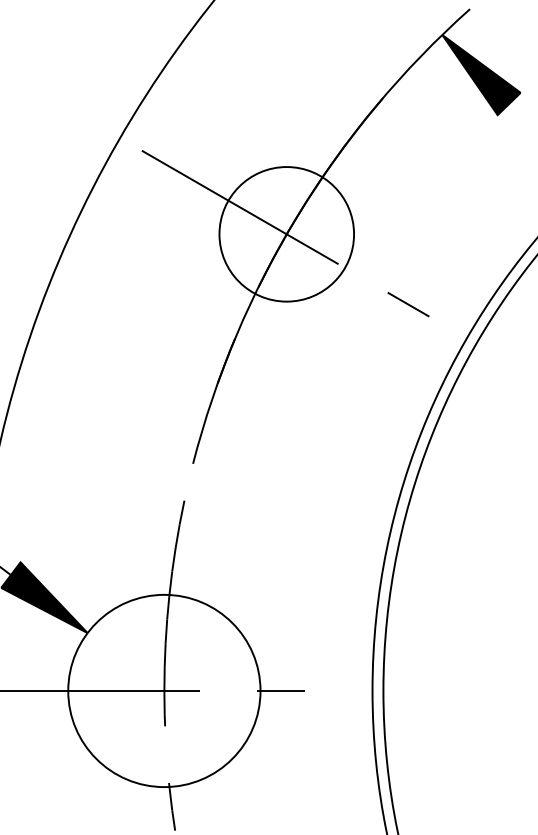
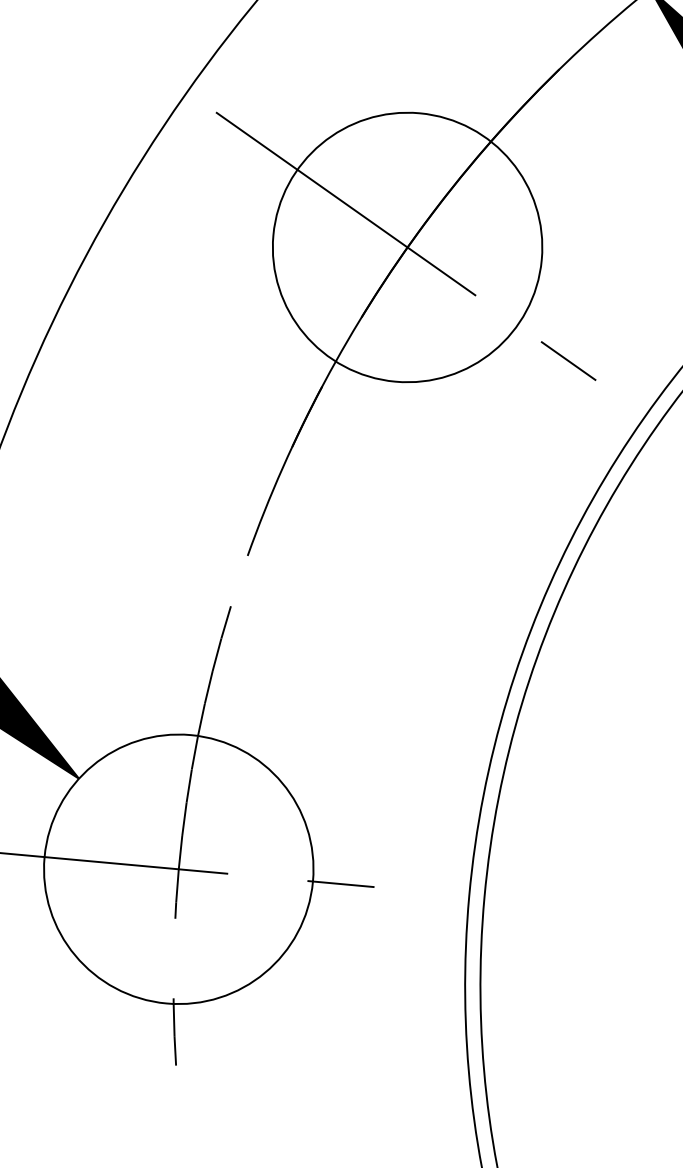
circle: (286, 234) -> (407, 247), size x1.43

